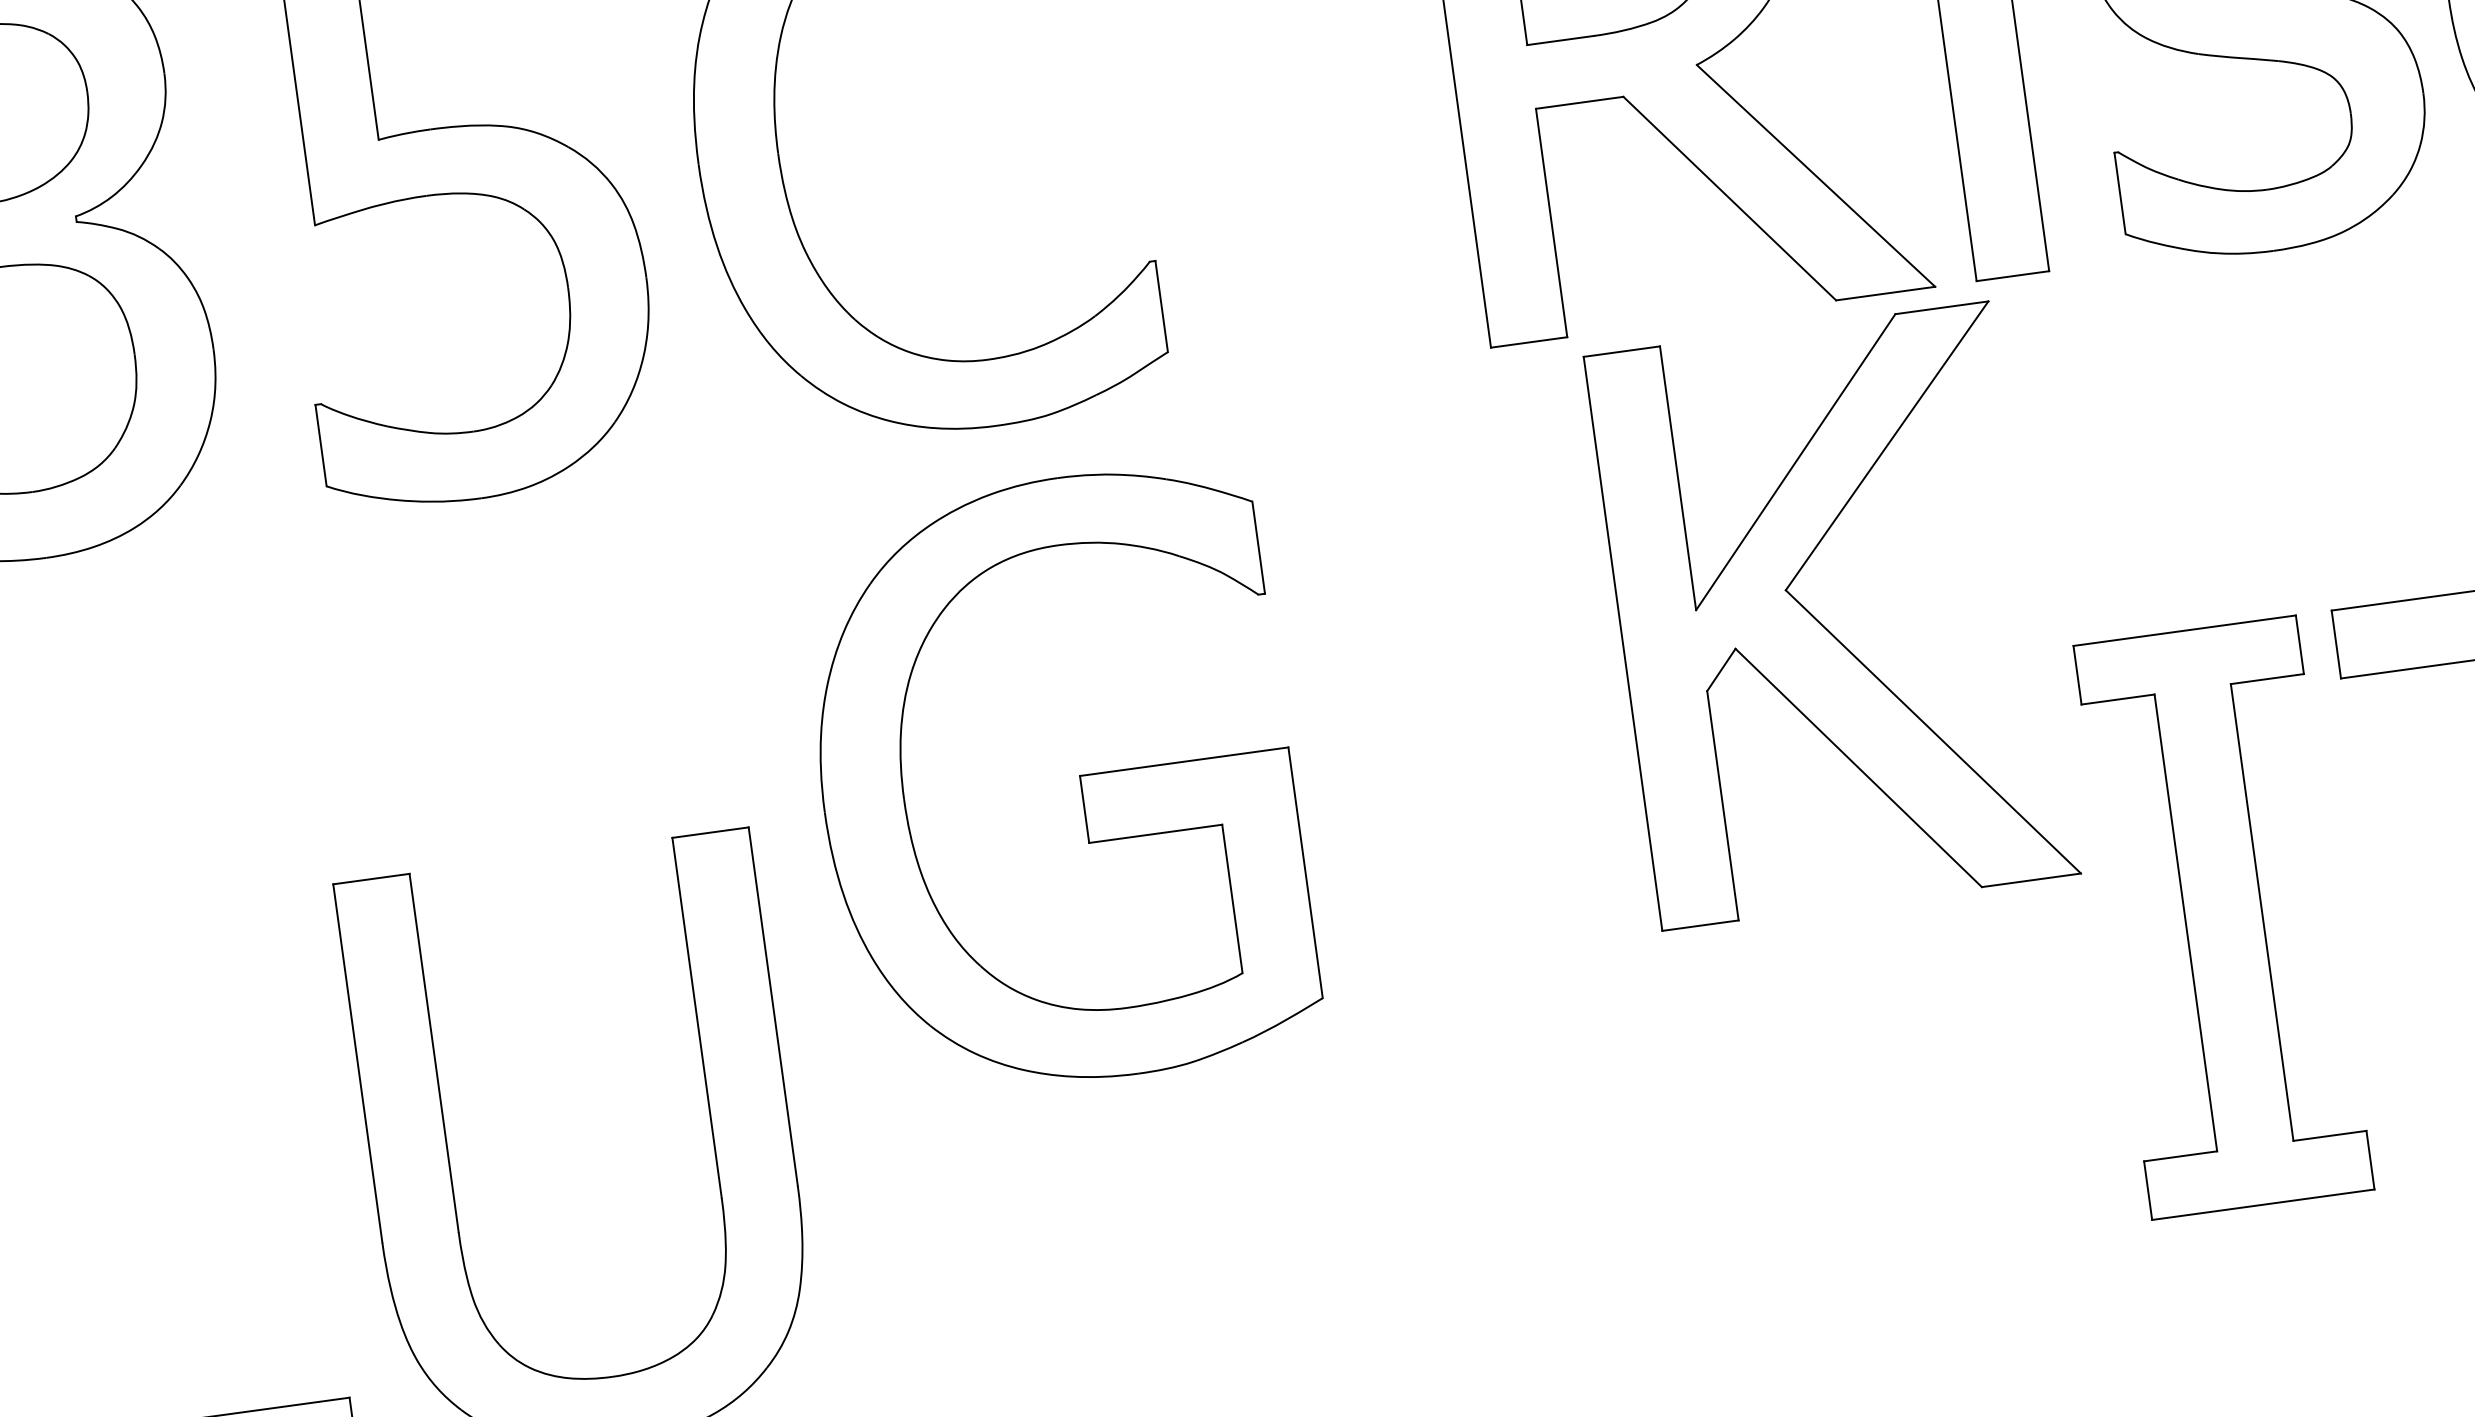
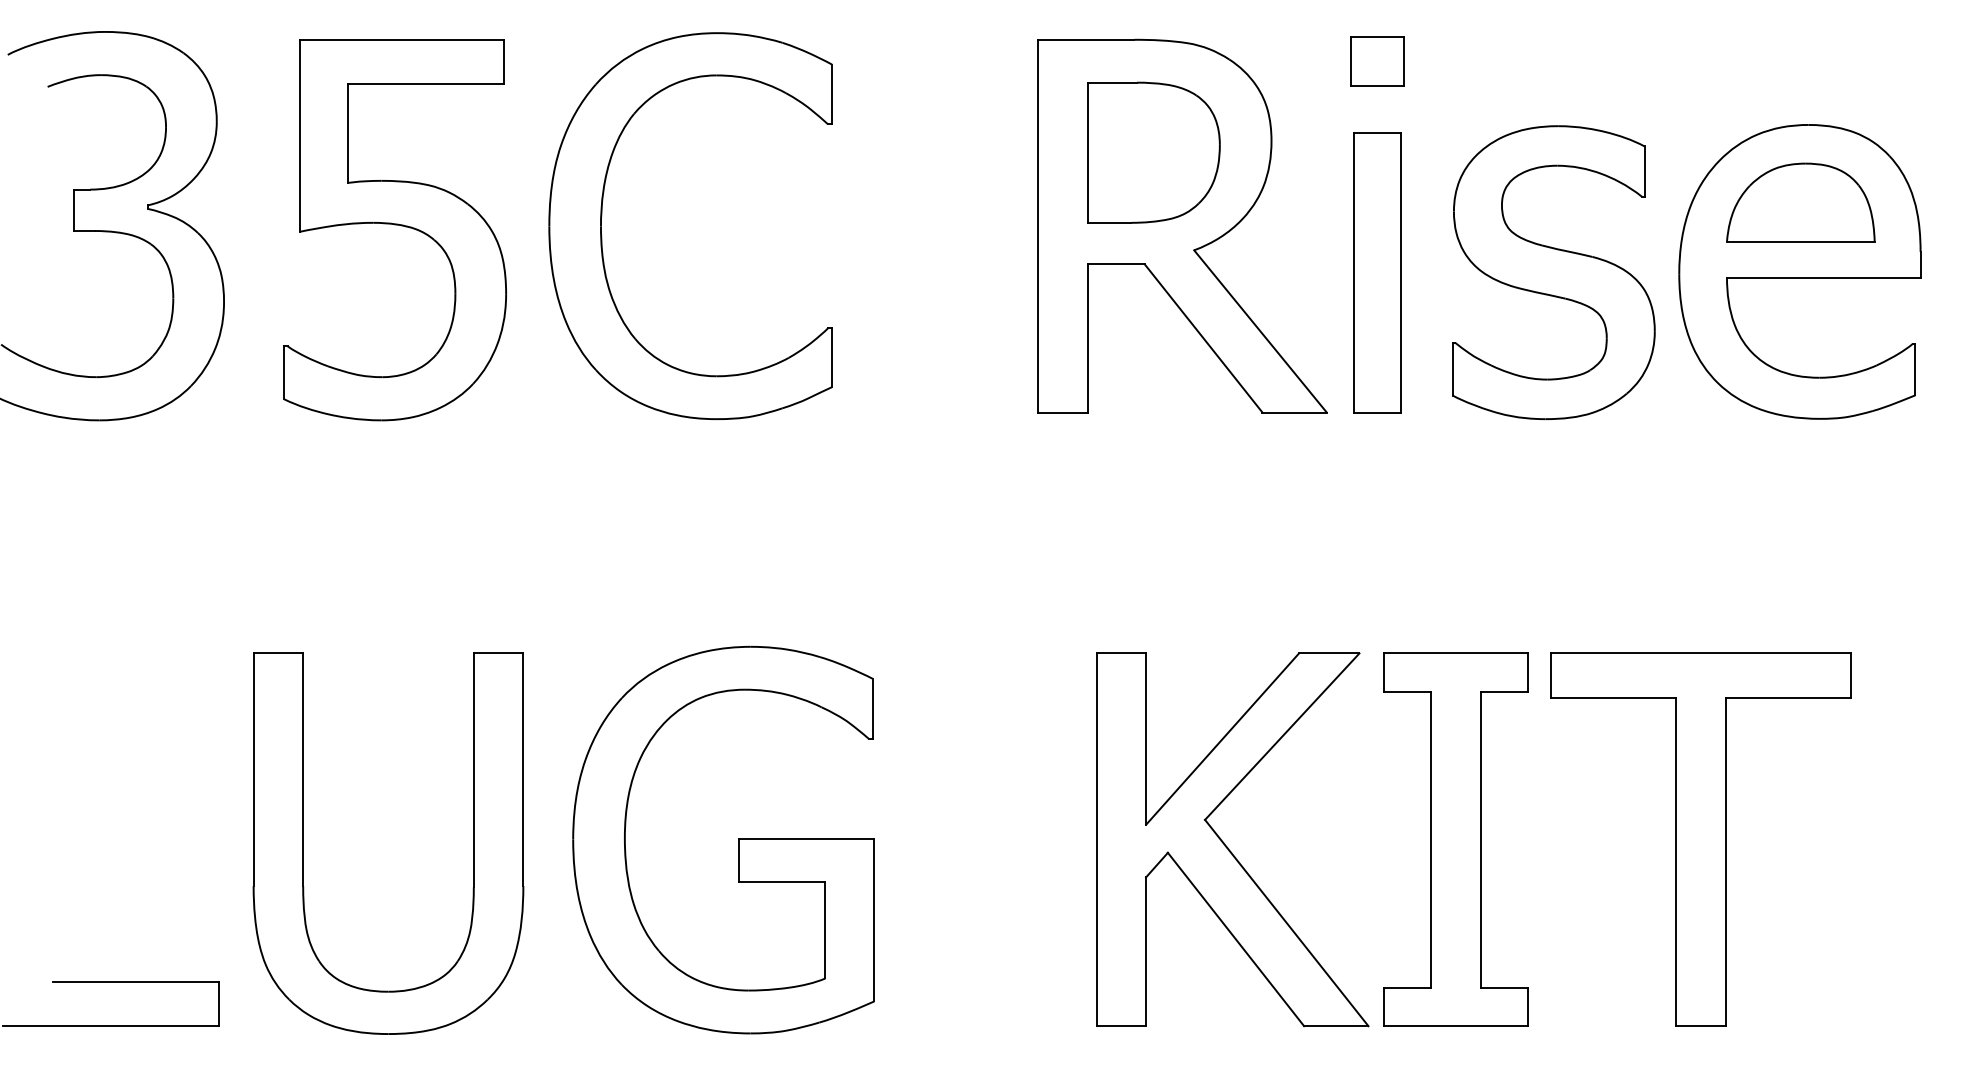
part: (1824, 625) -> (1226, 845), moved
part: (1079, 777) -> (738, 839), moved

